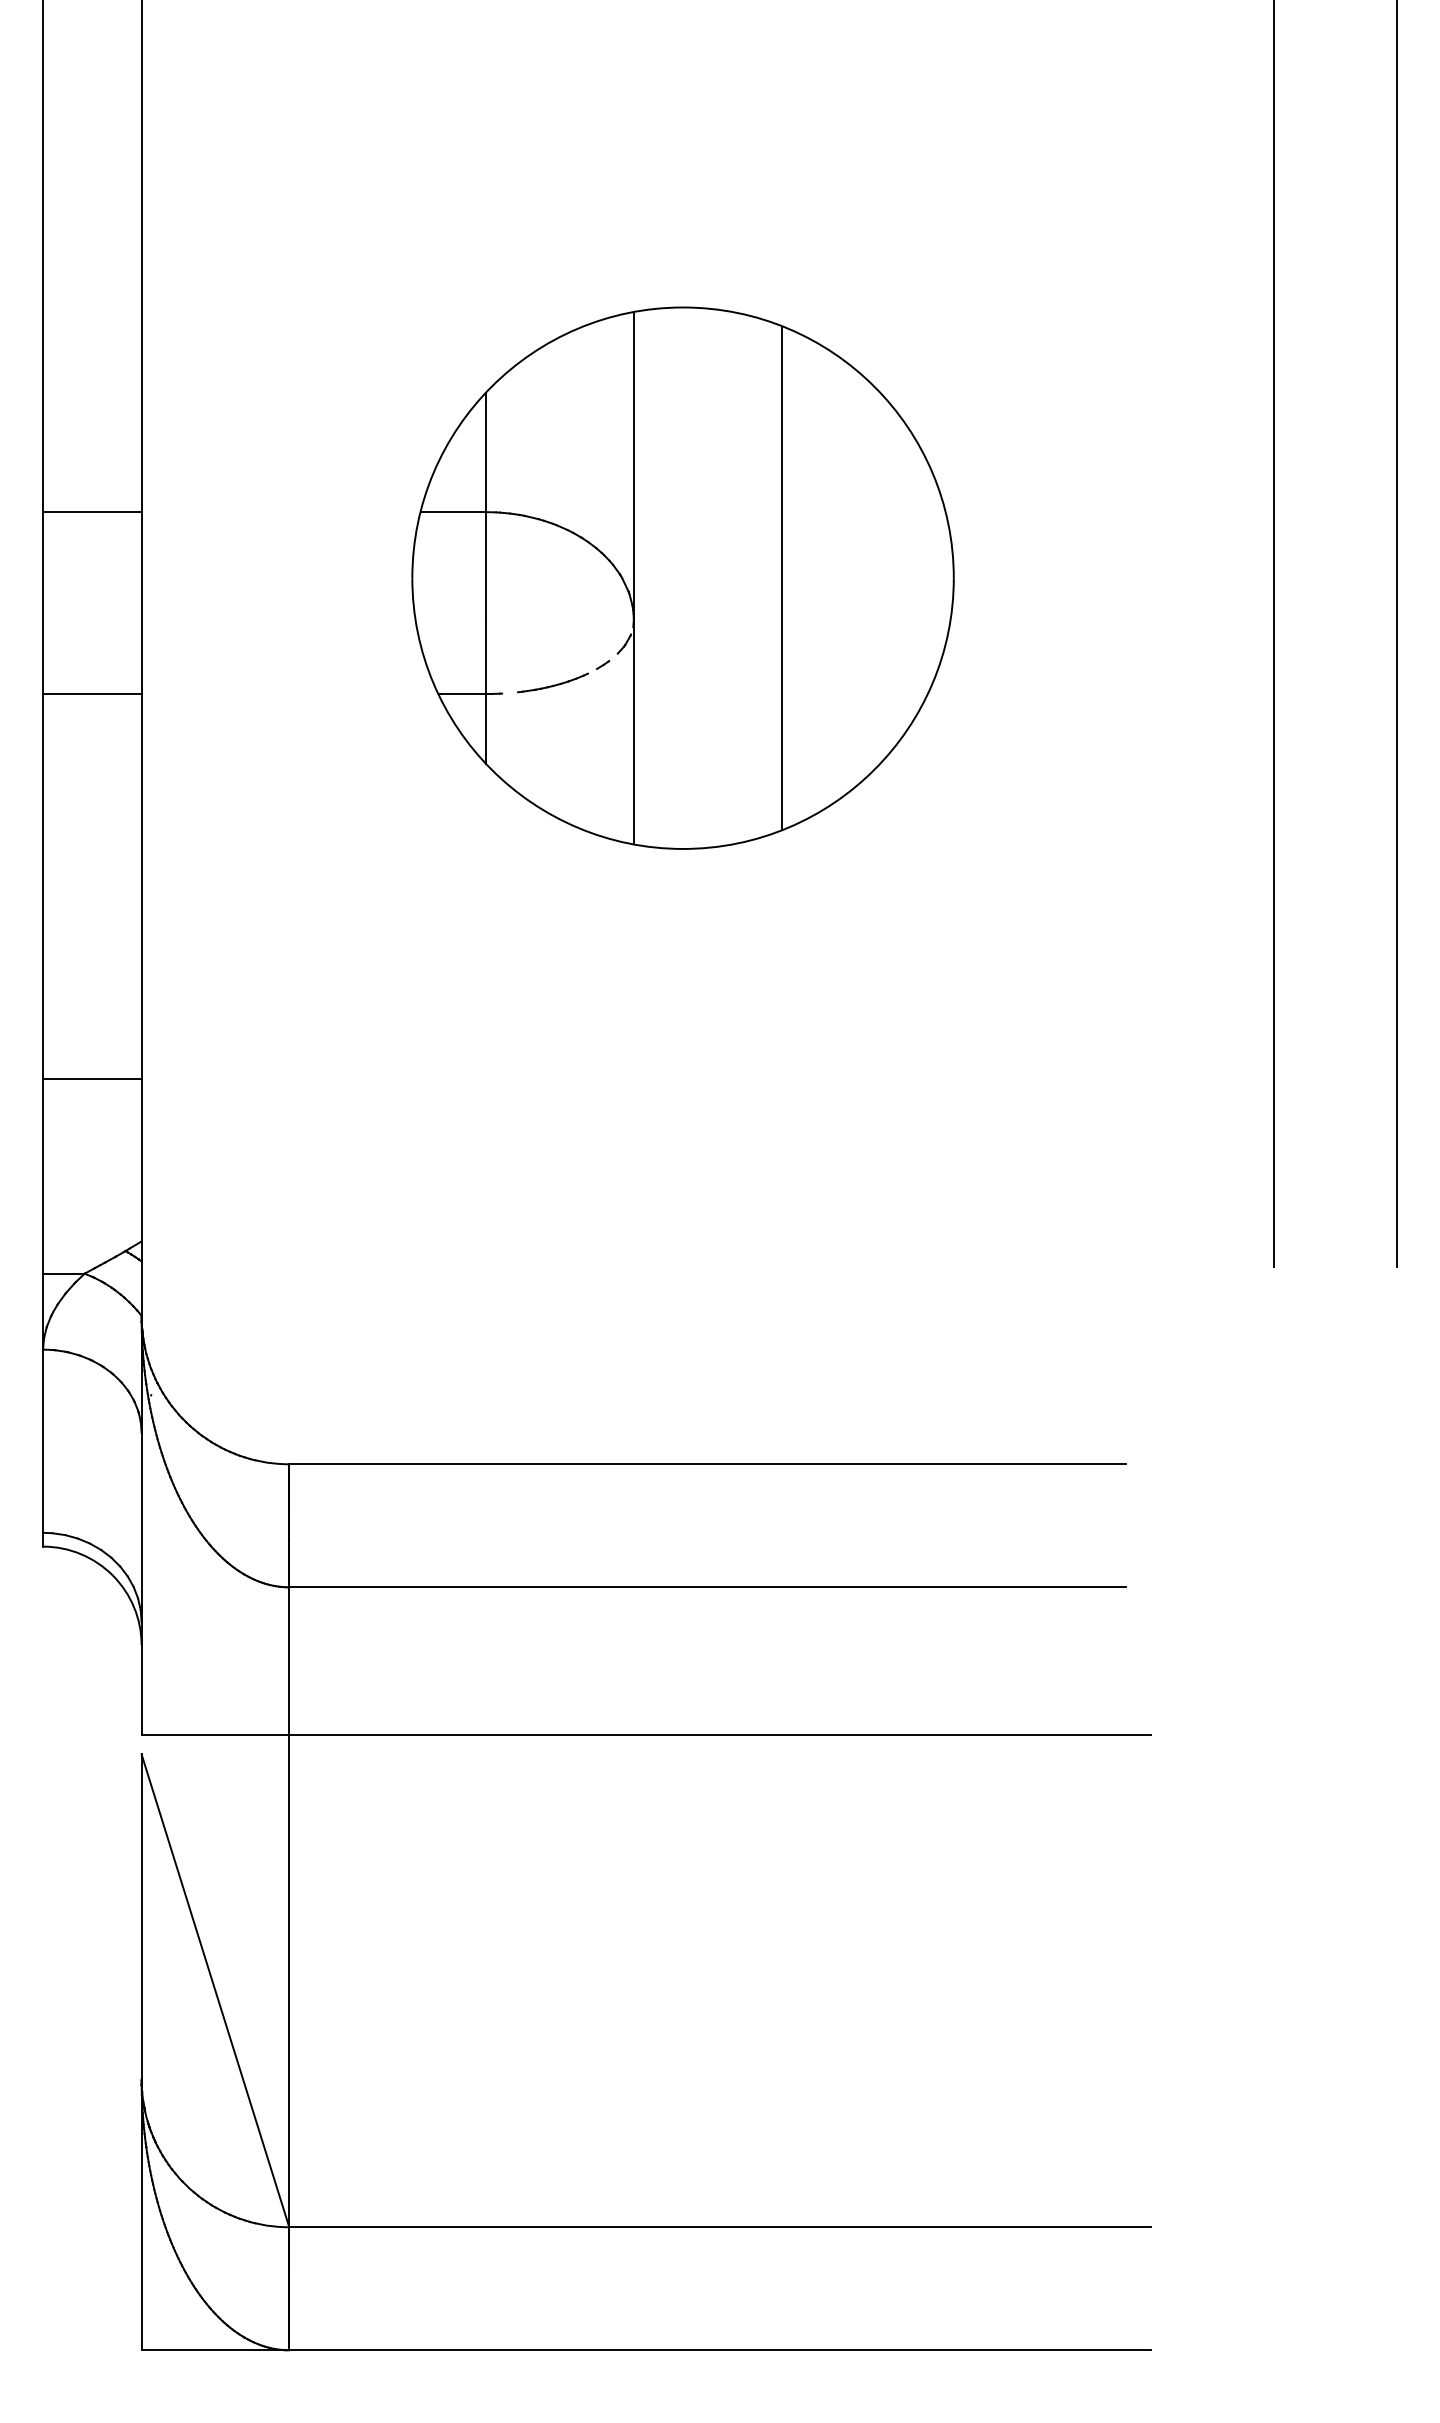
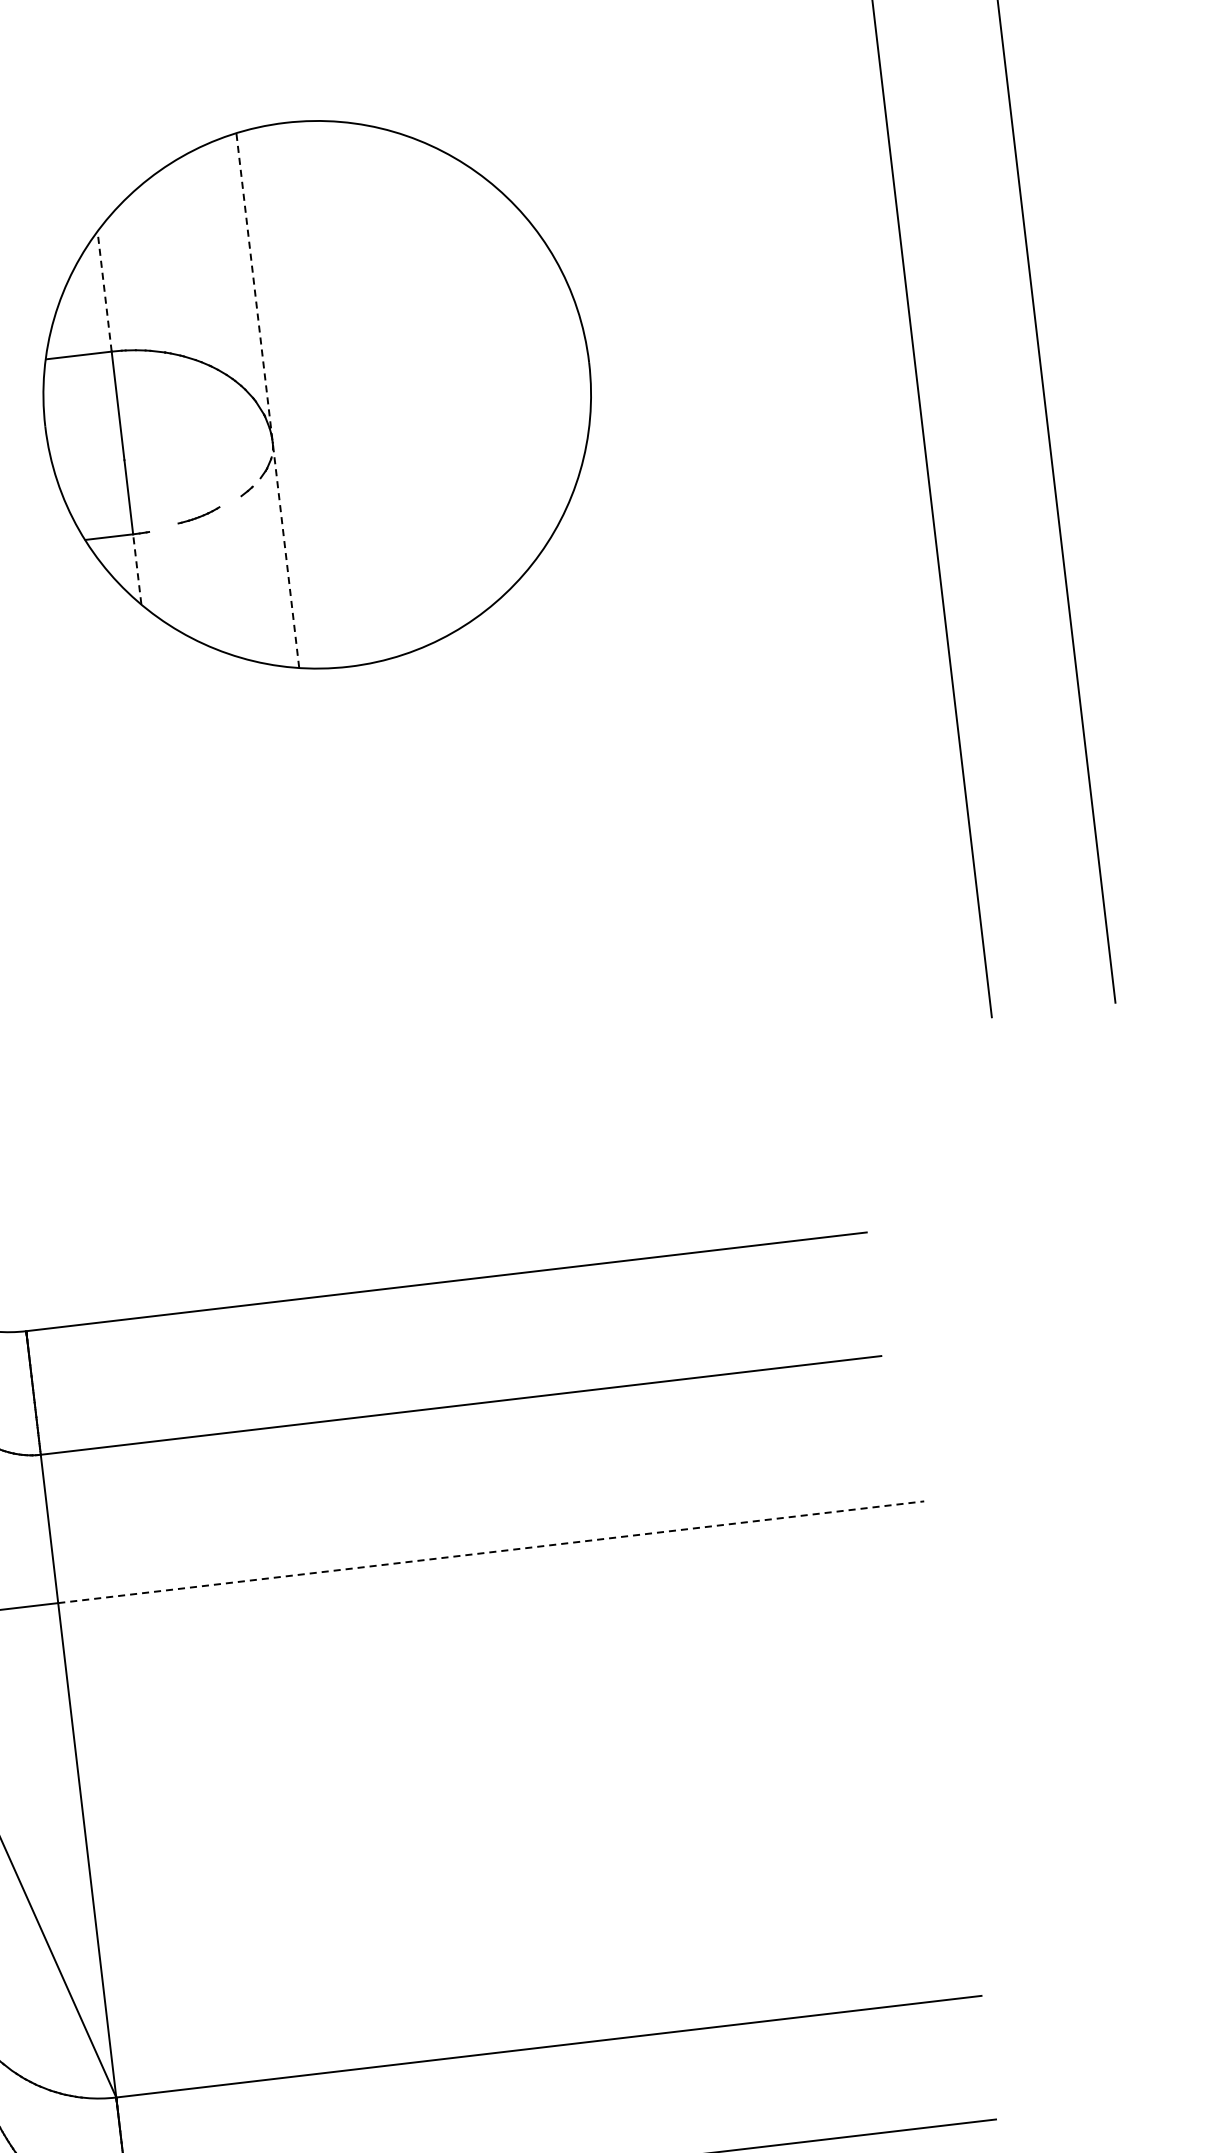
line: (486, 452) -> (104, 291), solid -> dashed
line: (633, 577) -> (267, 399), solid -> dashed
line: (781, 577) -> (416, 382), removed
part: (552, 682) -> (198, 514), size x0.6
line: (486, 728) -> (137, 568), solid -> dashed
line: (720, 1735) -> (491, 1552), solid -> dashed

